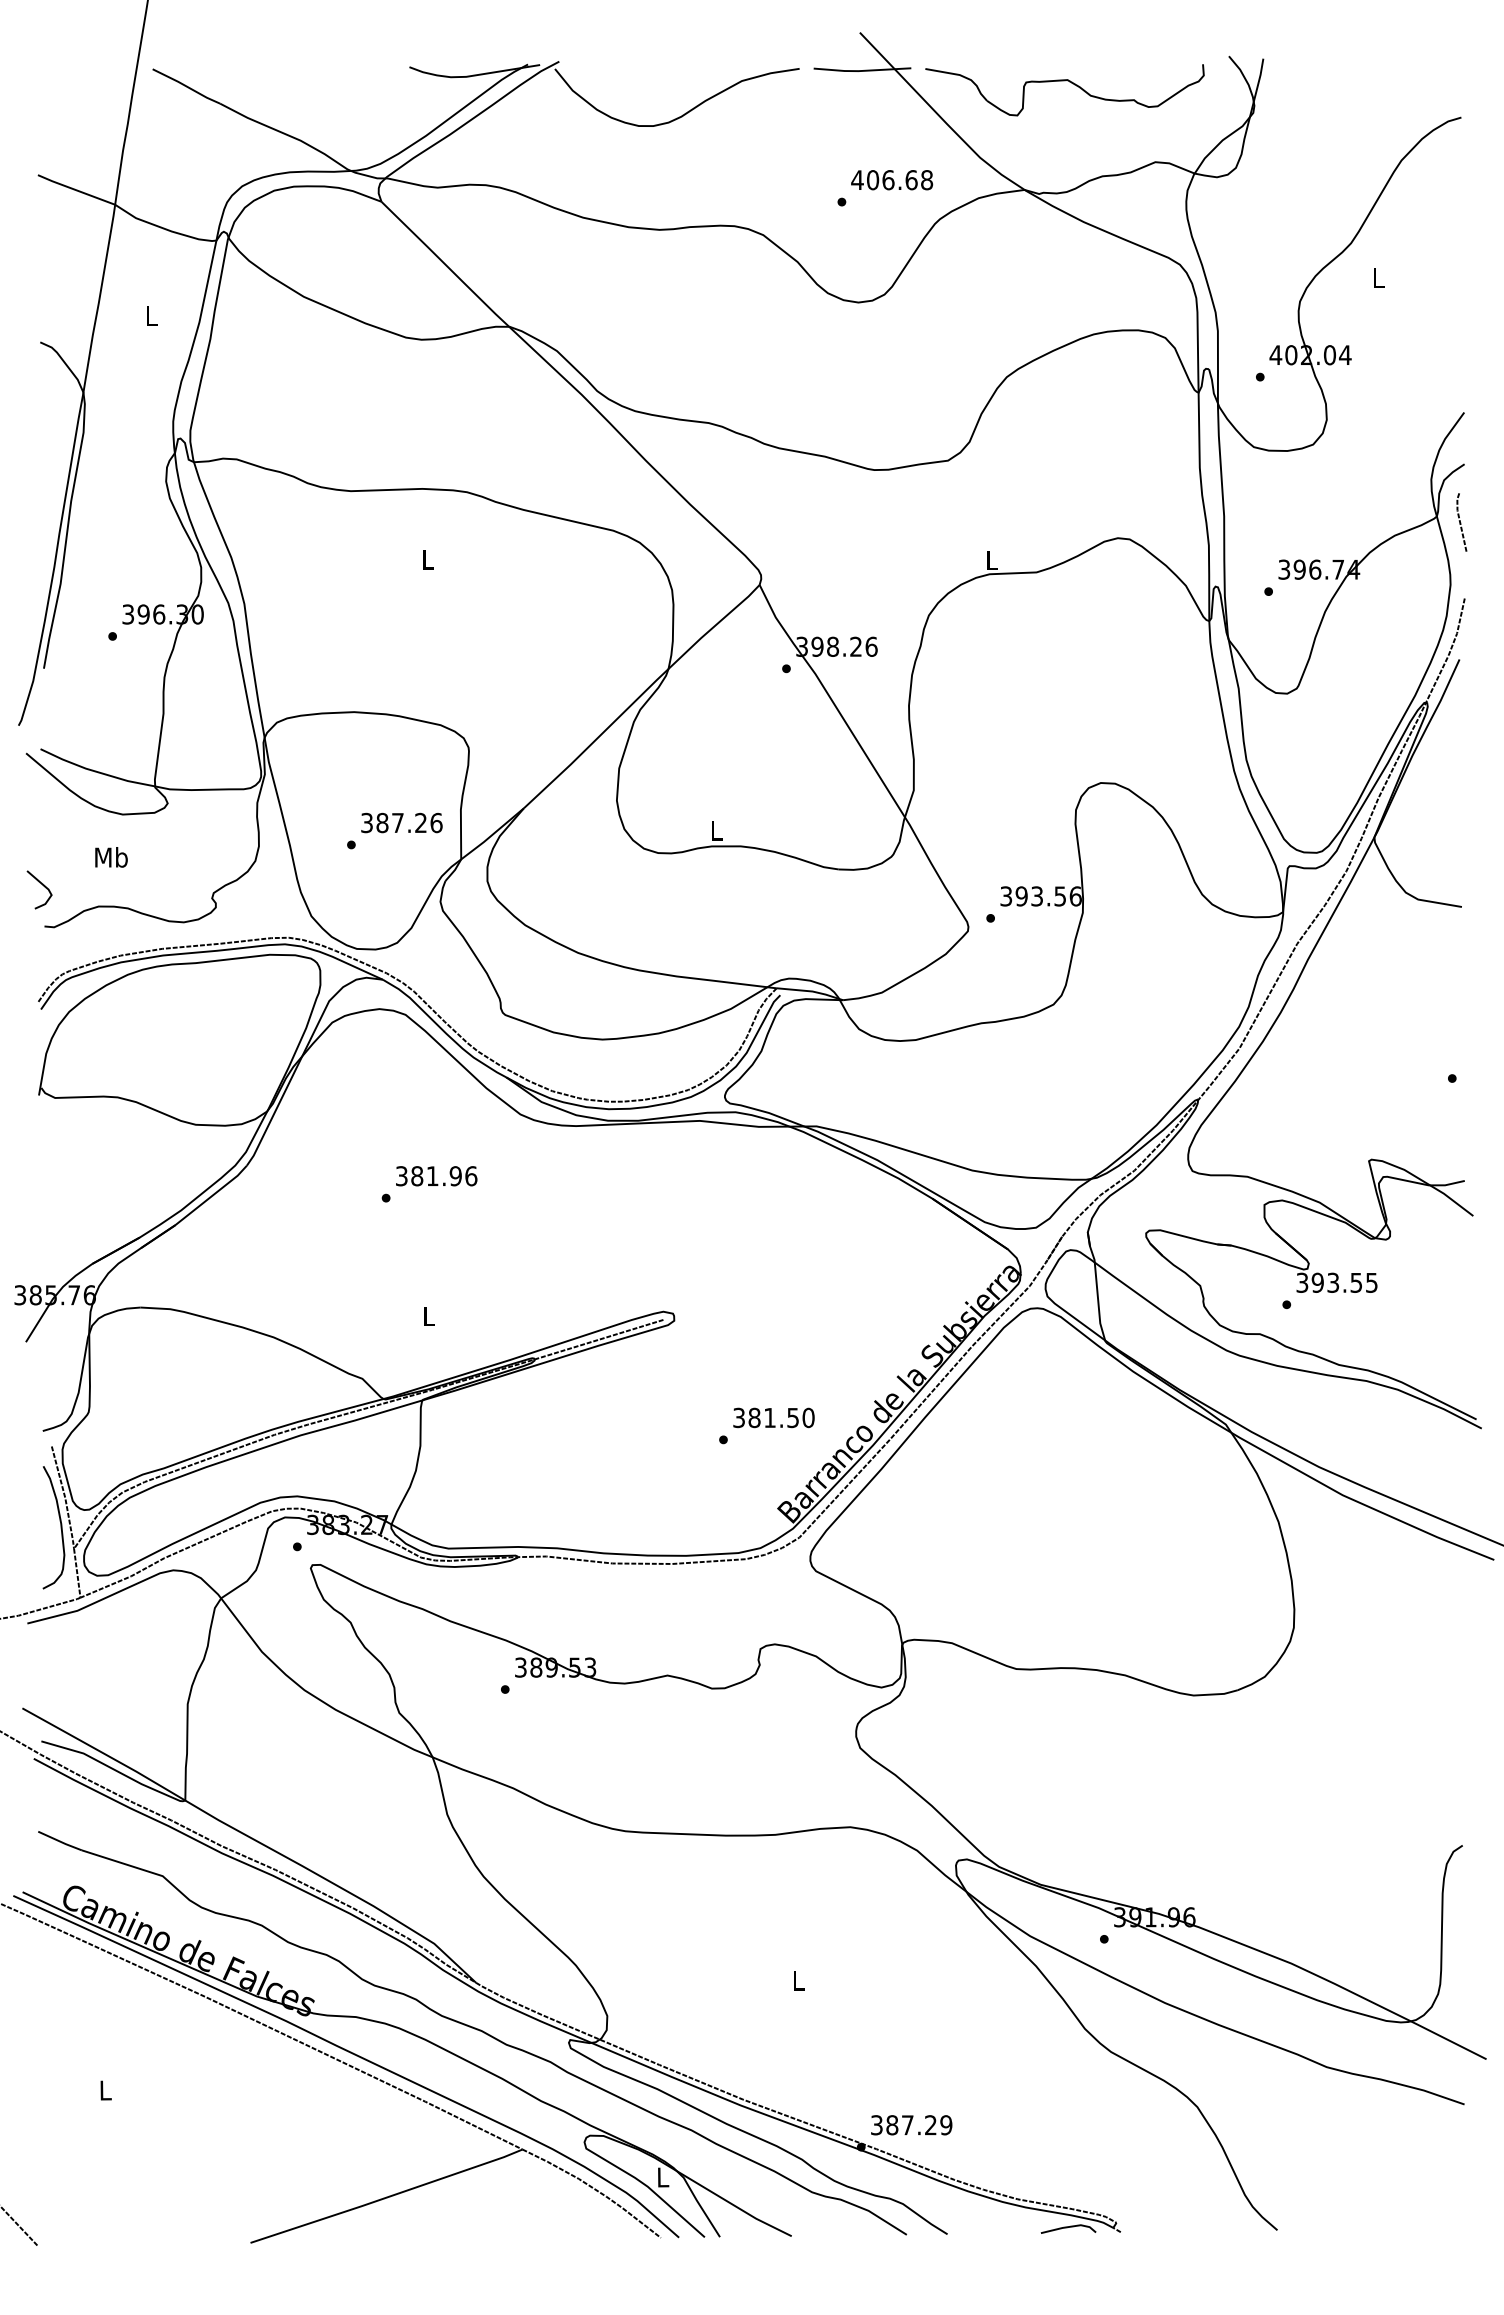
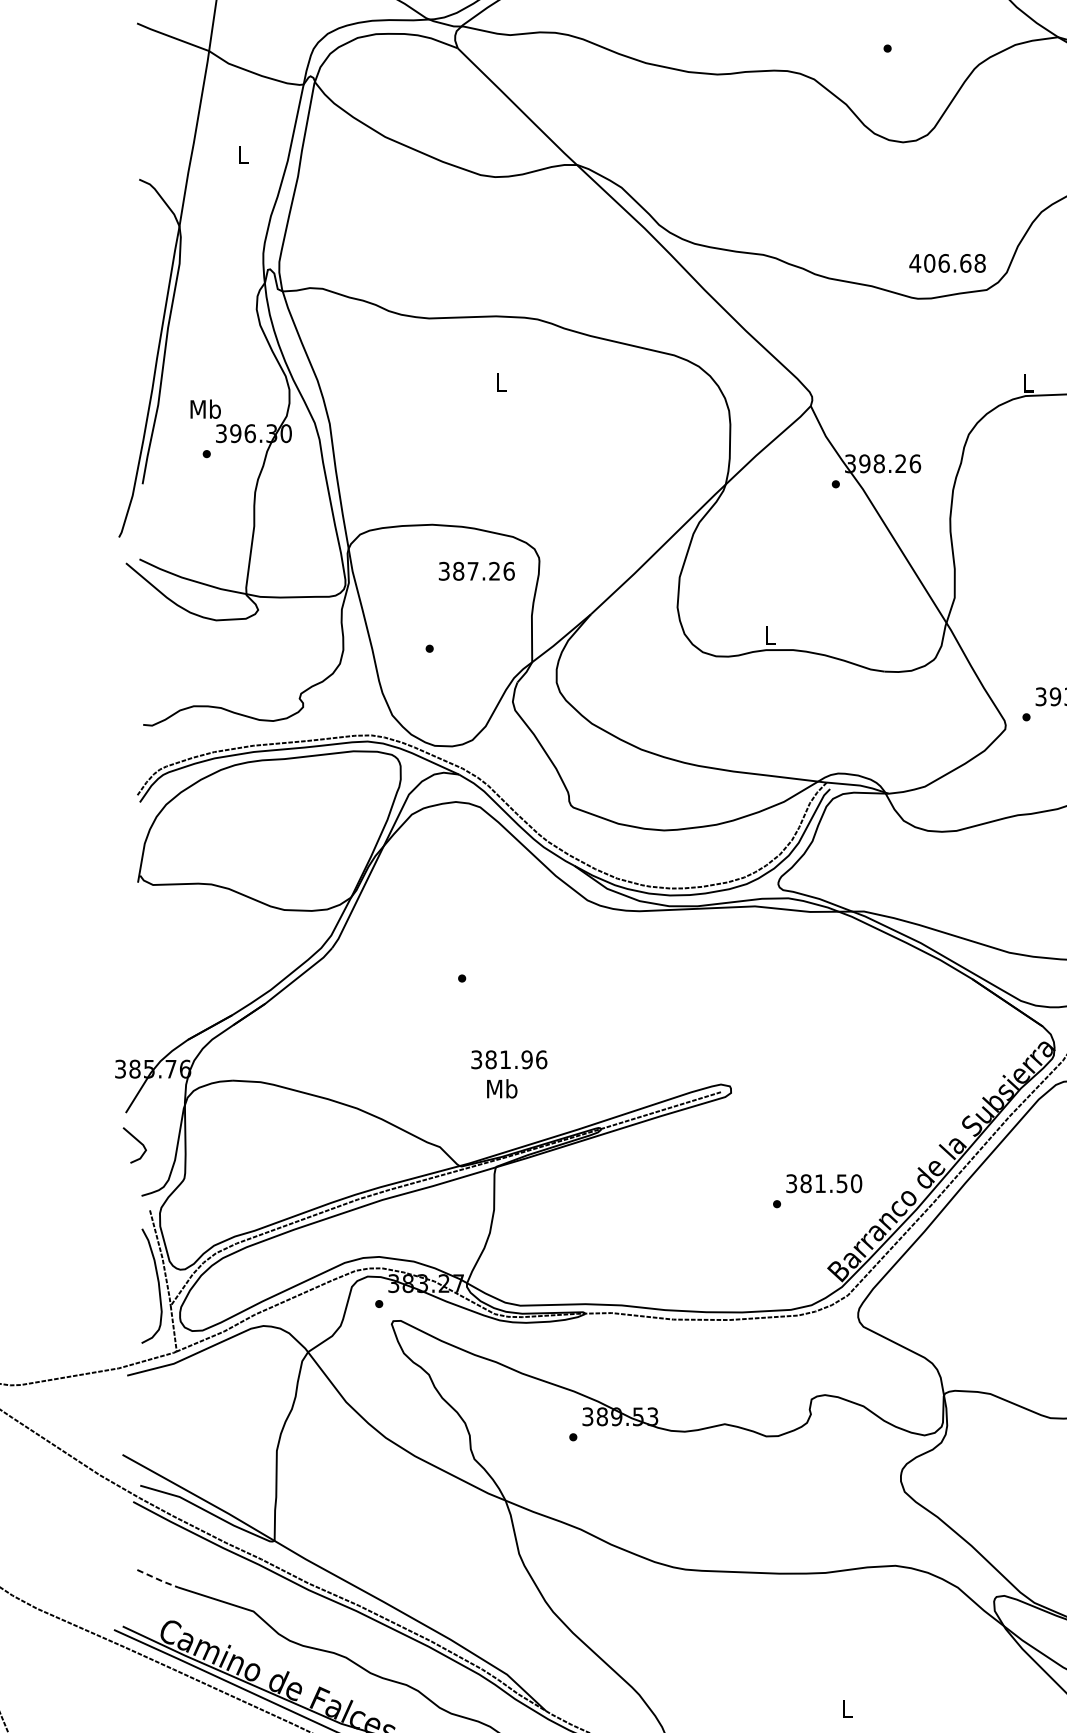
text: (892, 180) -> (947, 263), moved
text: (401, 822) -> (476, 570), moved
text: (111, 857) -> (205, 409), moved
line: (42, 885) -> (137, 1141), moved
text: (436, 1176) -> (509, 1060), moved
text: (428, 1316) -> (501, 1089), L -> Mb
line: (60, 1841) -> (158, 1579), solid -> dashed

